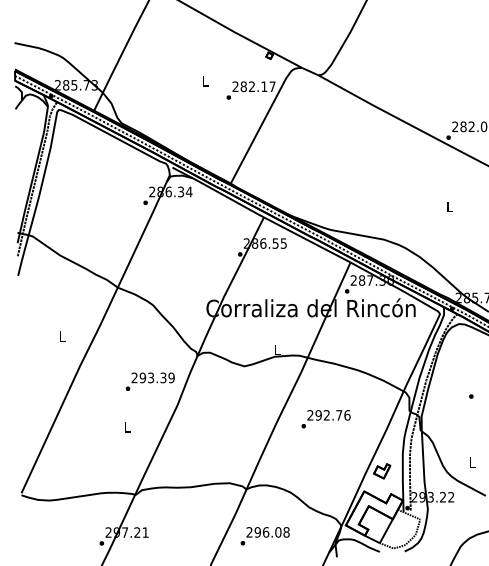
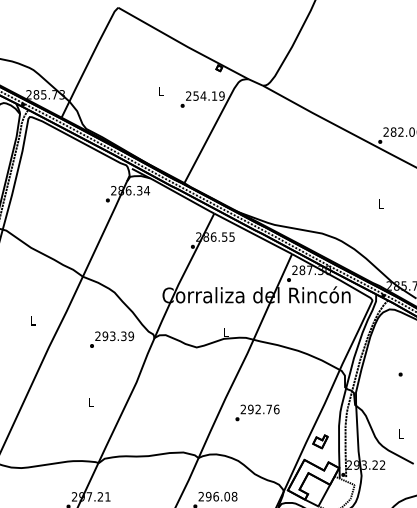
text: (257, 86) -> (208, 95), 282.17 -> 254.19
text: (149, 381) -> (111, 339), moved
text: (325, 419) -> (256, 413), moved

